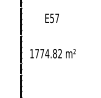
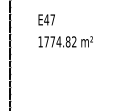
text: (52, 18) -> (47, 20), E57 -> E47
text: (52, 53) -> (65, 41), moved

